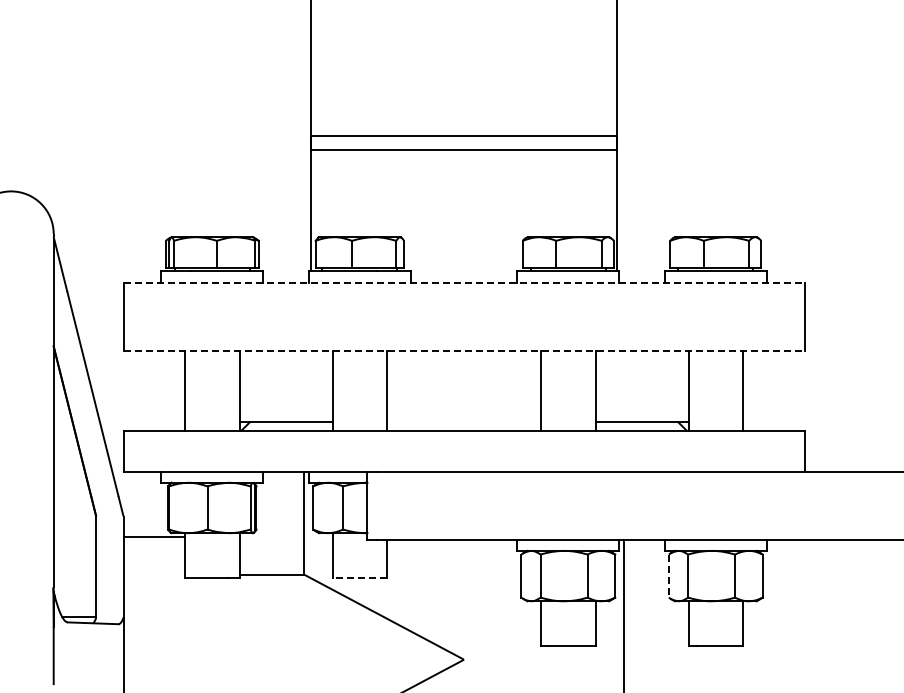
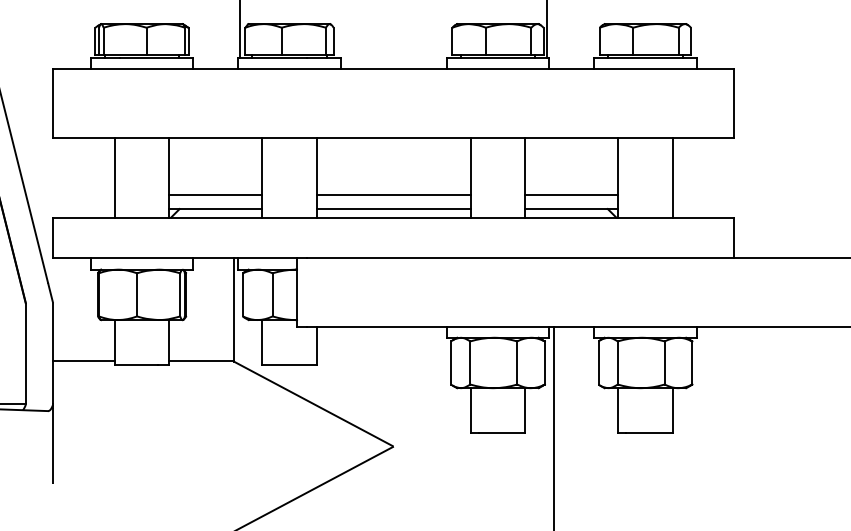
line: (464, 282) -> (394, 69), dashed -> solid
line: (464, 350) -> (394, 137), dashed -> solid
line: (285, 408) -> (215, 195), added
line: (464, 408) -> (394, 195), added
line: (641, 408) -> (571, 195), added
line: (464, 422) -> (394, 209), added
line: (154, 536) -> (84, 361), moved
line: (668, 576) -> (598, 363), dashed -> solid
line: (359, 577) -> (289, 364), dashed -> solid

